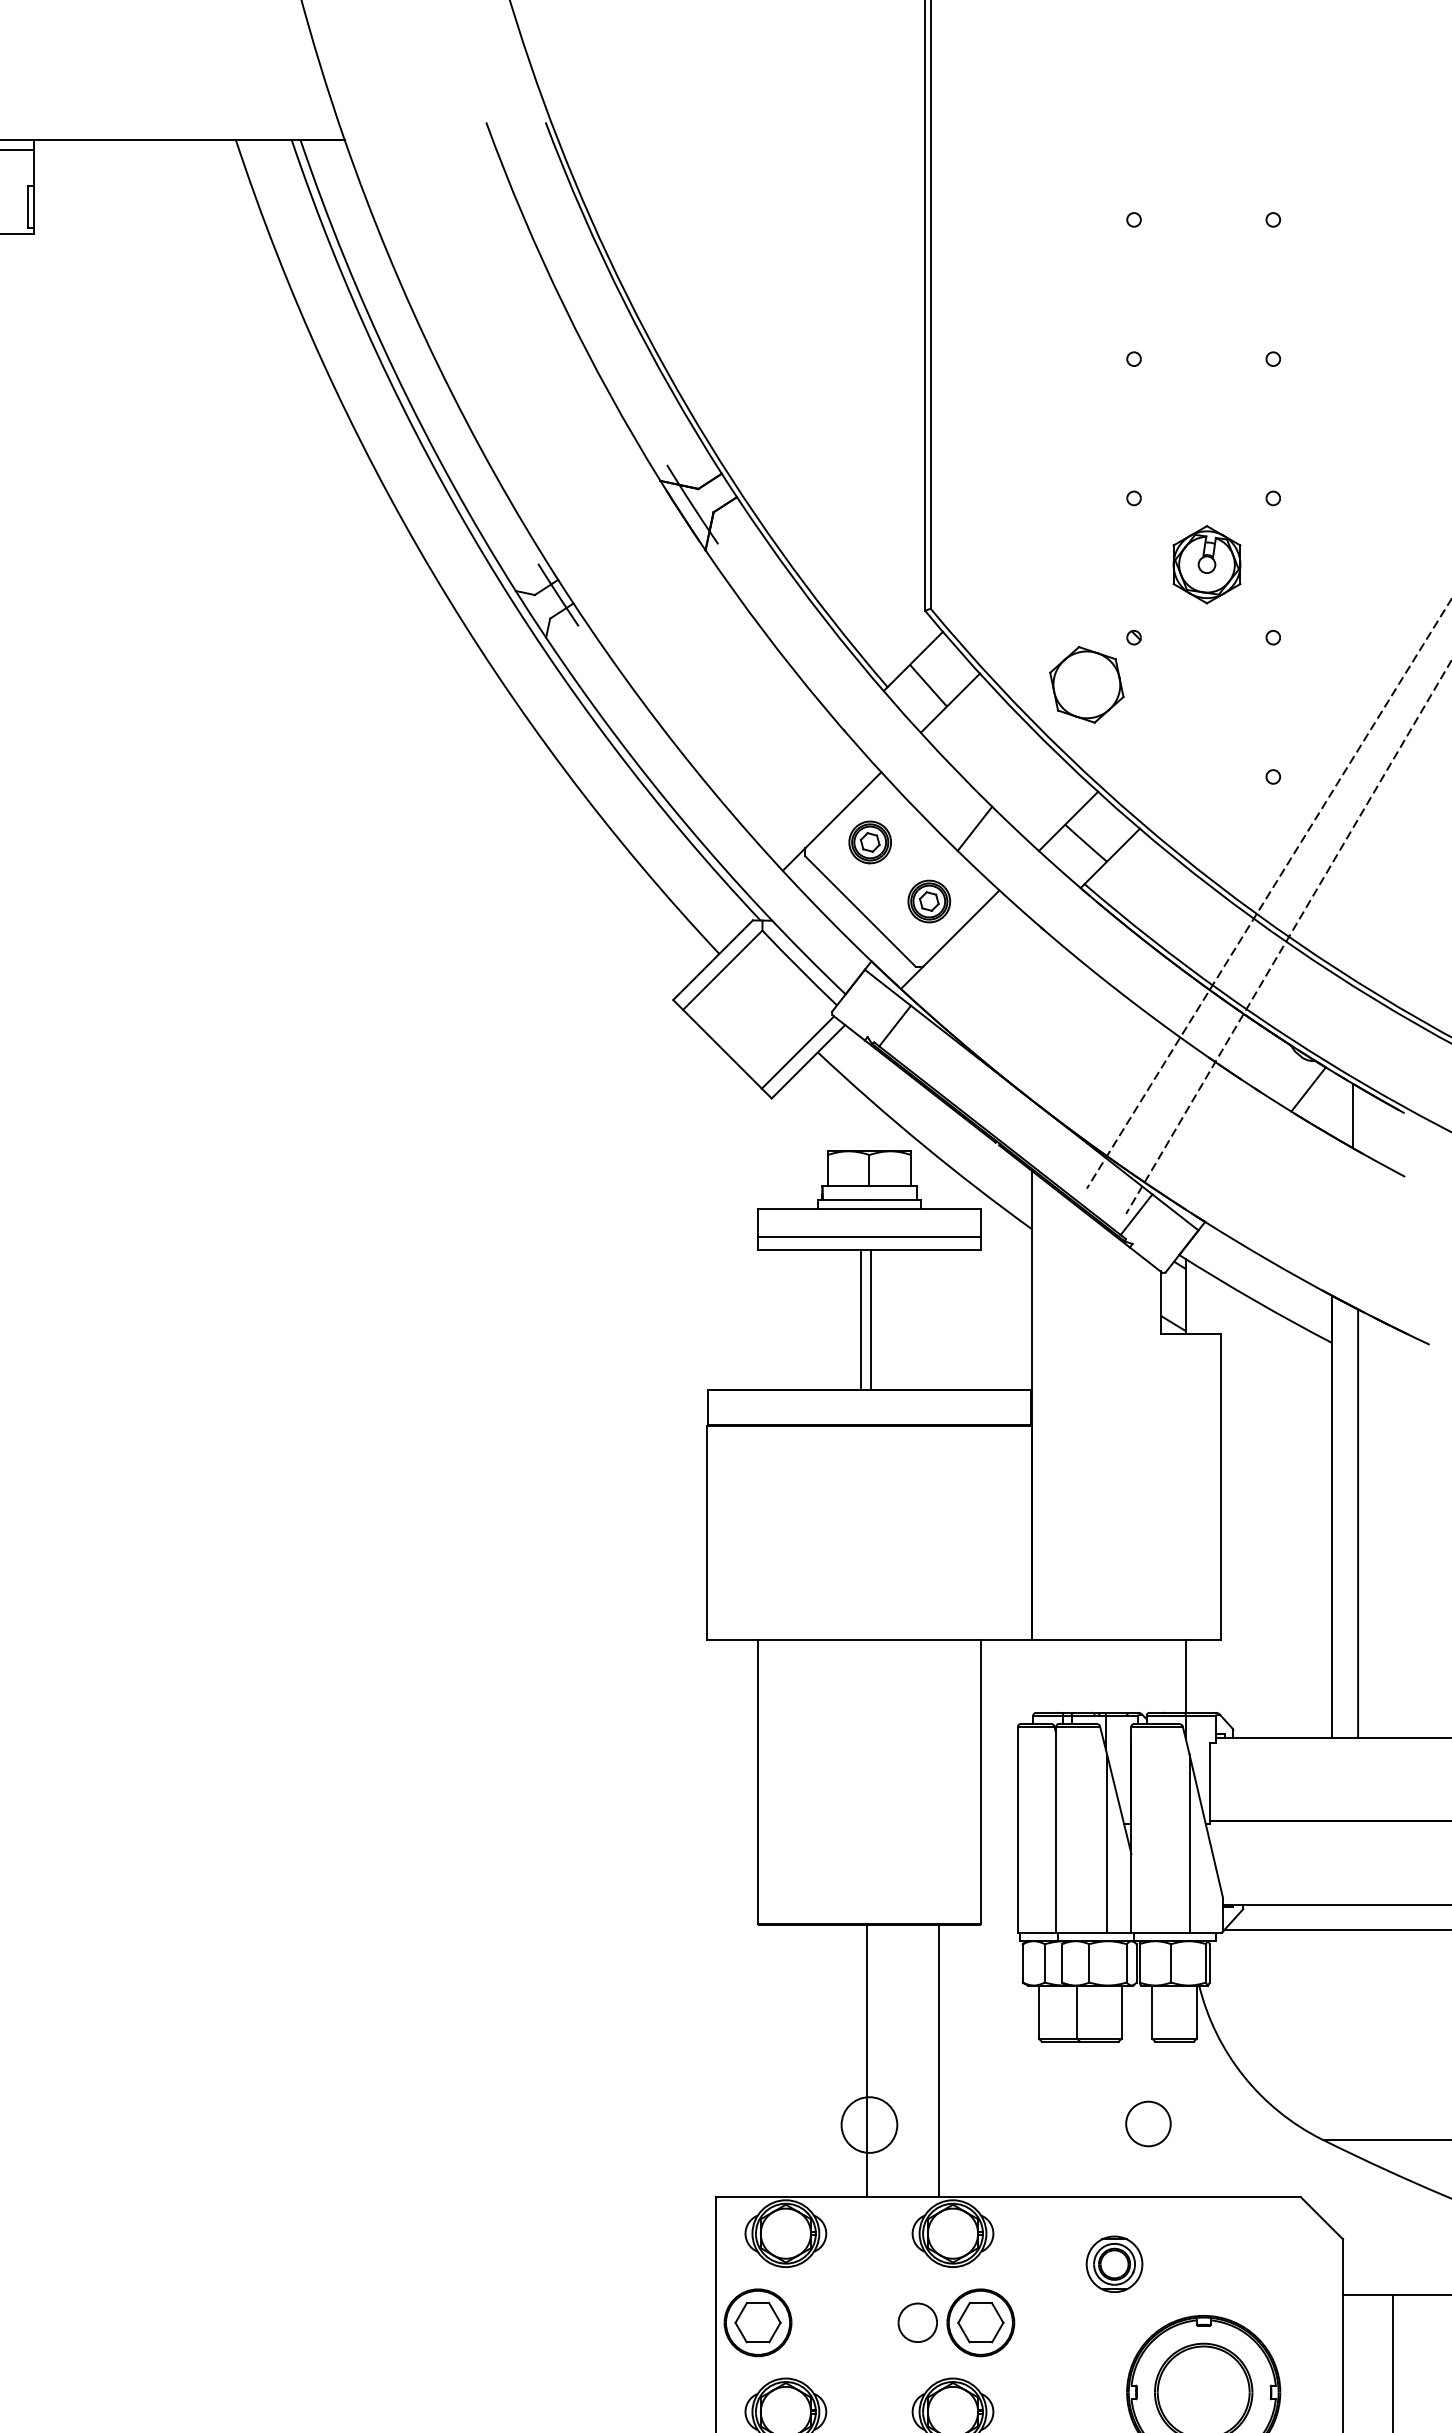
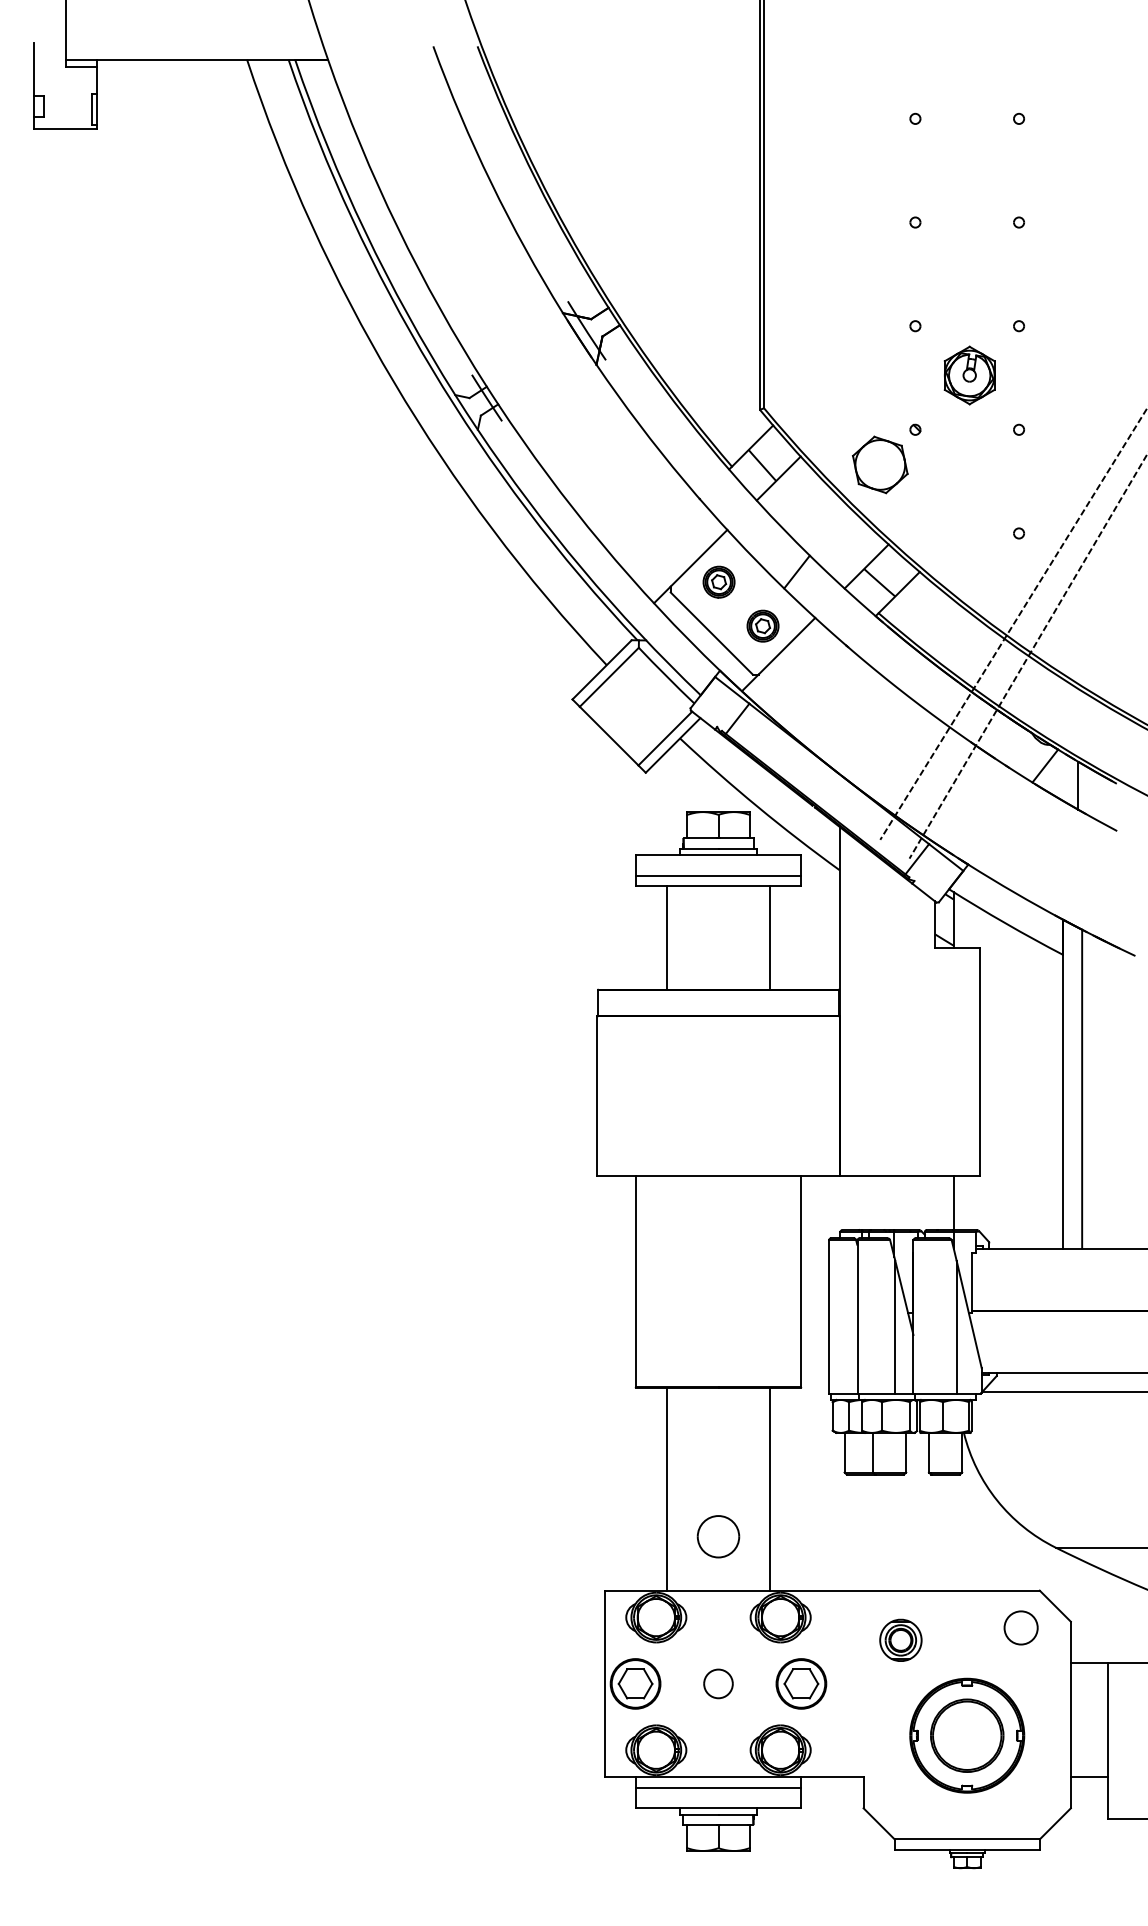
line: (861, 1319) -> (770, 937), moved
line: (870, 1319) -> (666, 937), moved
line: (866, 2060) -> (666, 1488), moved
part: (1147, 2123) -> (1020, 1627), moved
part: (917, 2322) -> (718, 1683), moved

